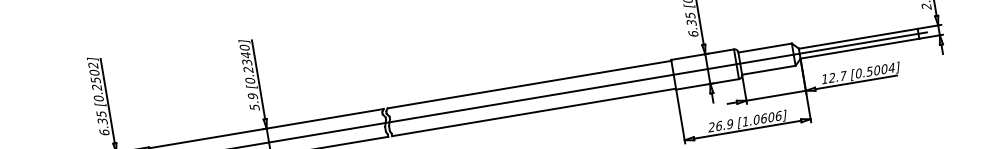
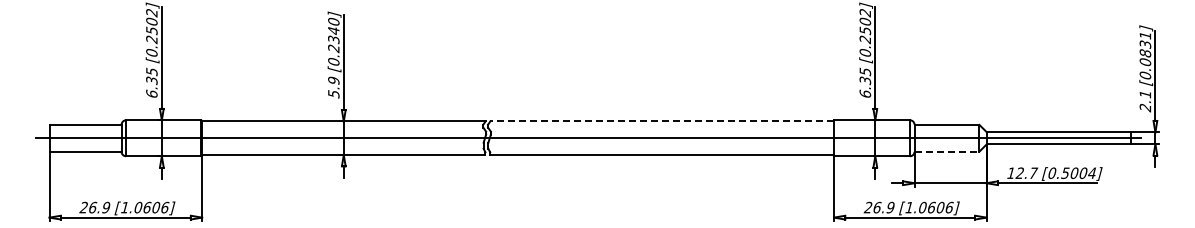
line: (769, 70) -> (947, 151), solid -> dashed
line: (529, 84) -> (662, 121), solid -> dashed

